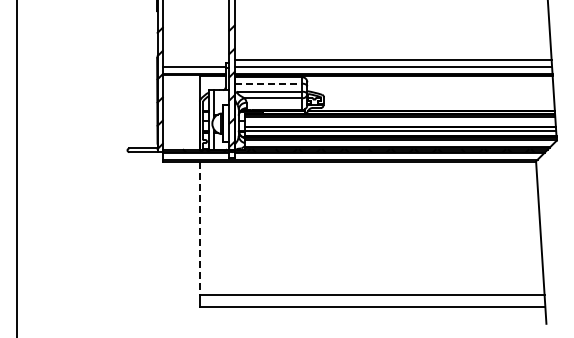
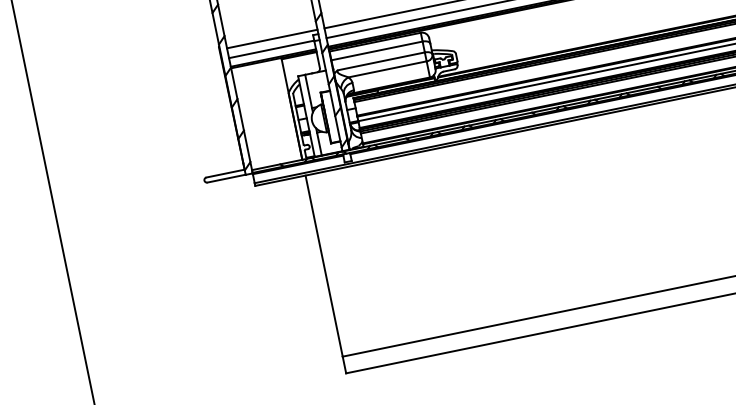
line: (195, 60) -> (271, 39), added
line: (268, 83) -> (376, 50), dashed -> solid
line: (199, 228) -> (323, 266), dashed -> solid

